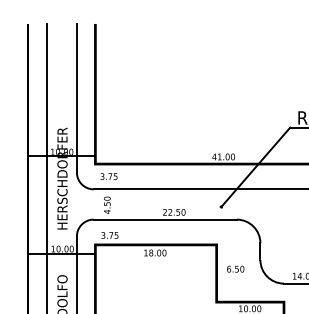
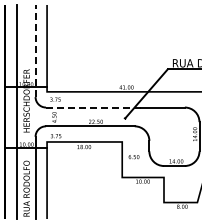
line: (76, 97) -> (35, 50), solid -> dashed
line: (170, 189) -> (93, 107), solid -> dashed

